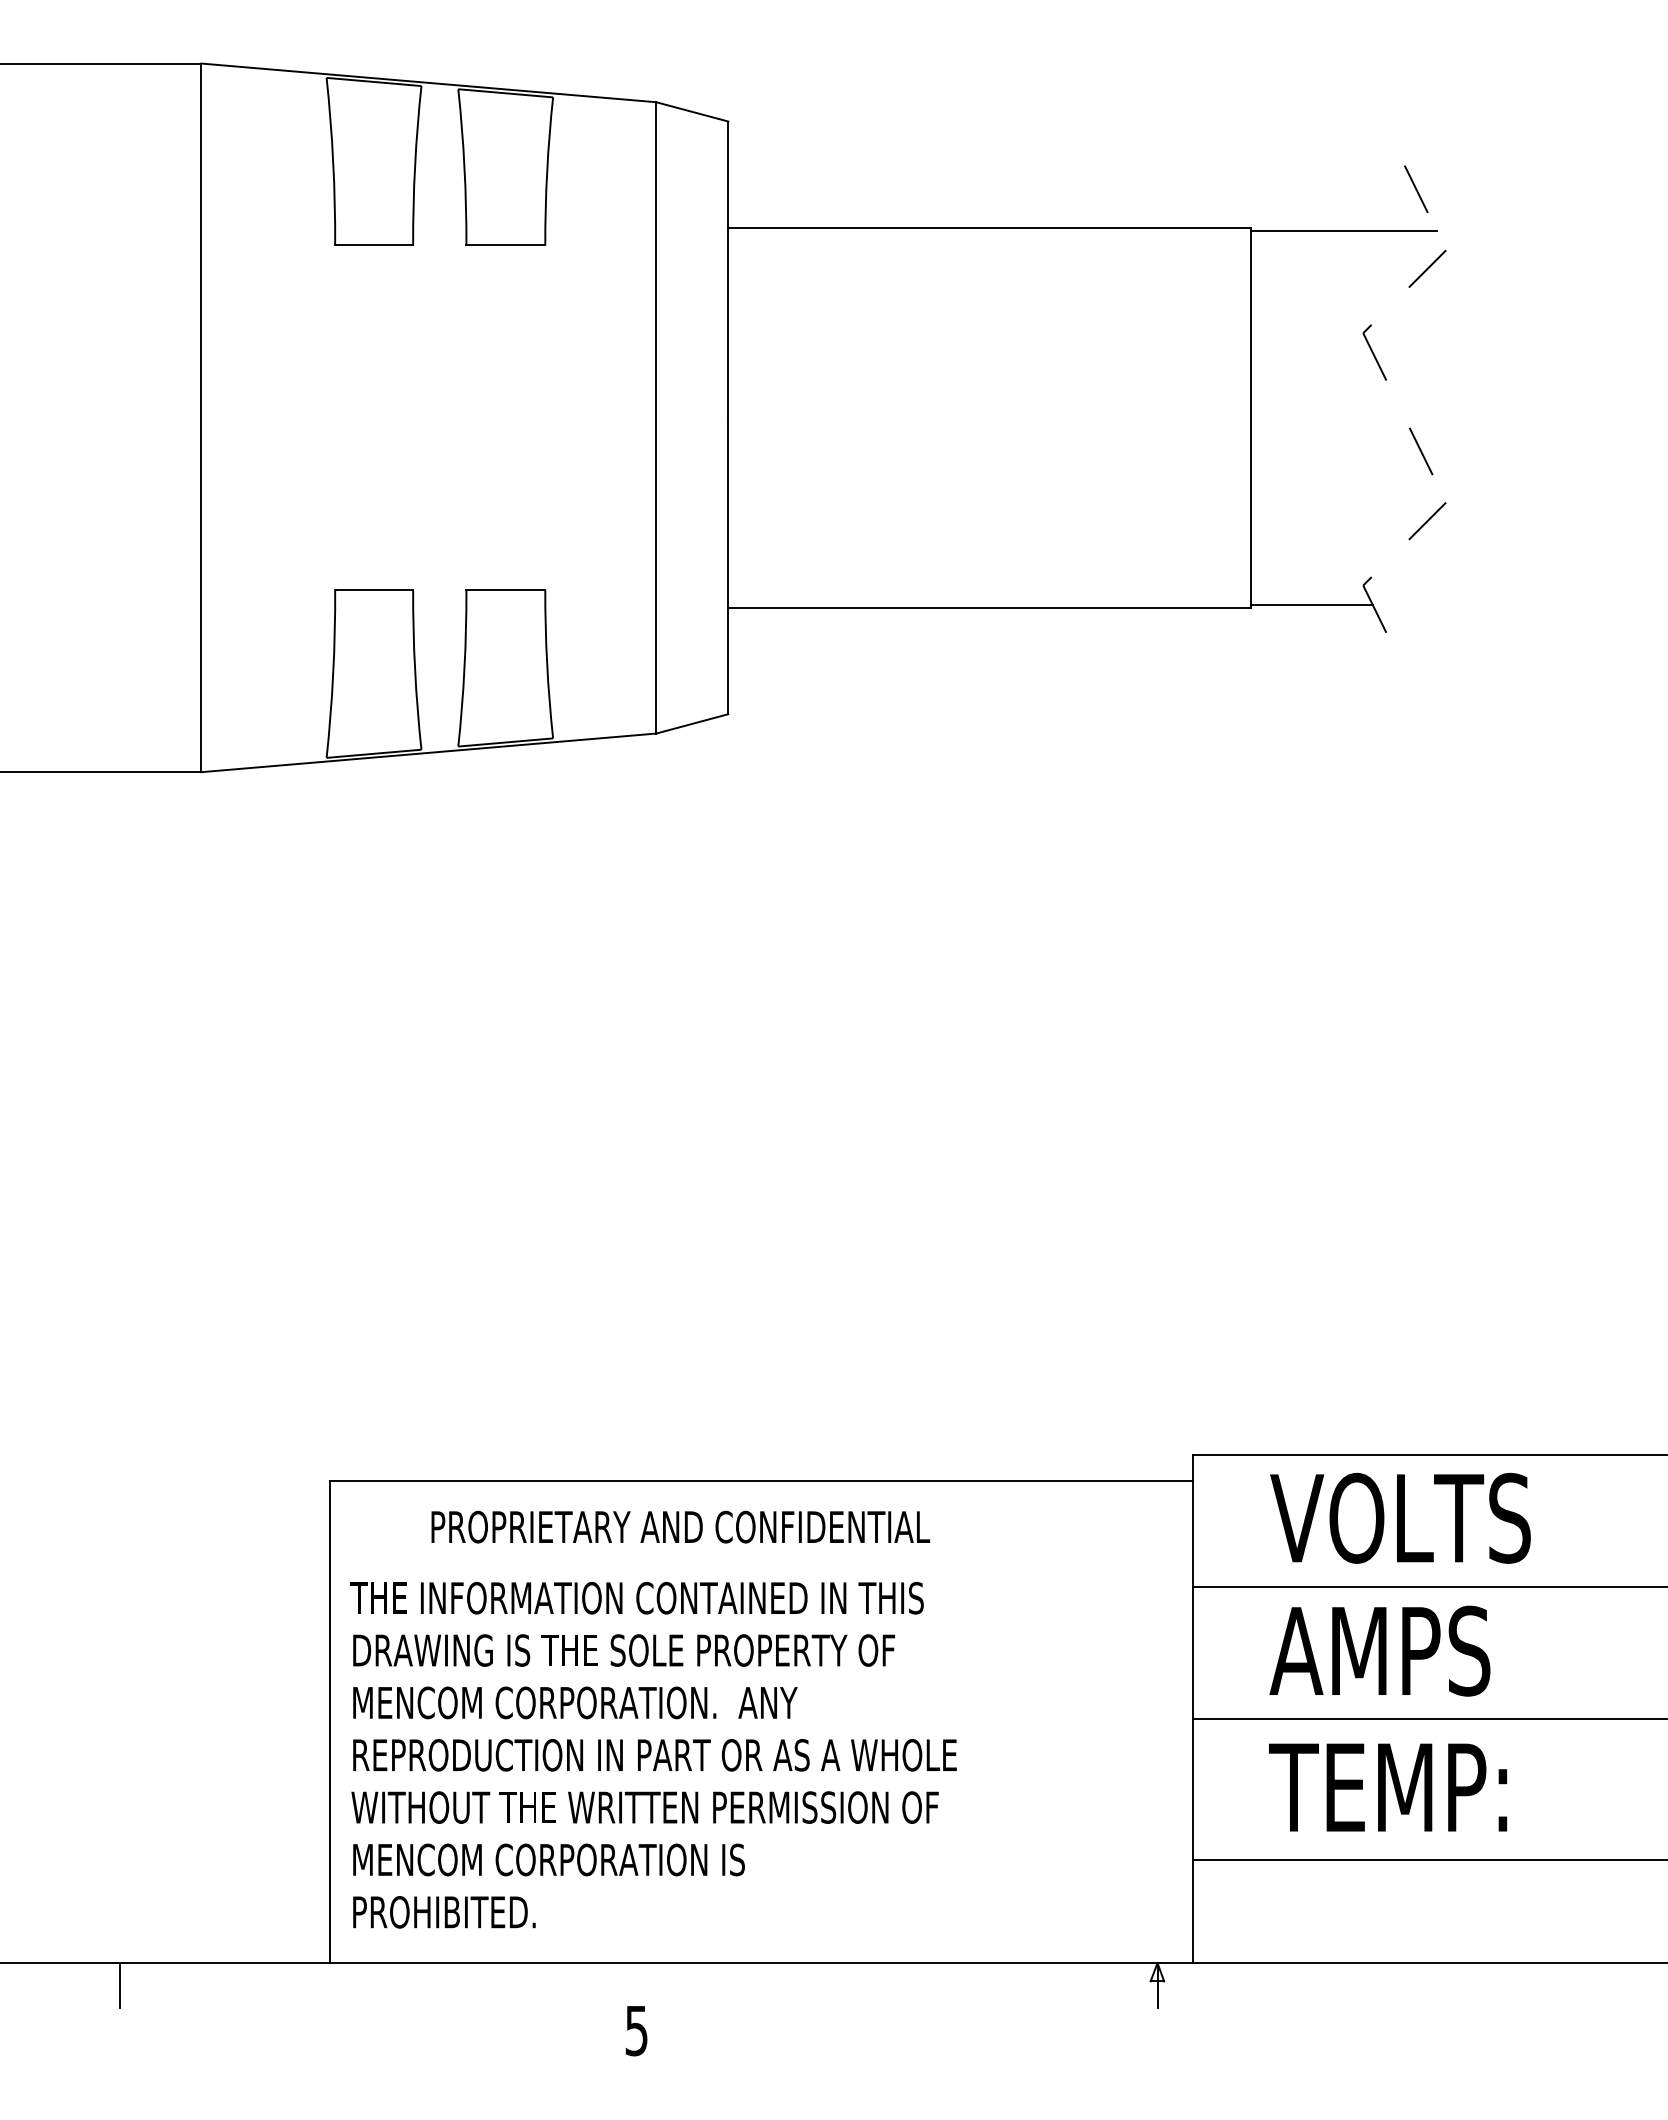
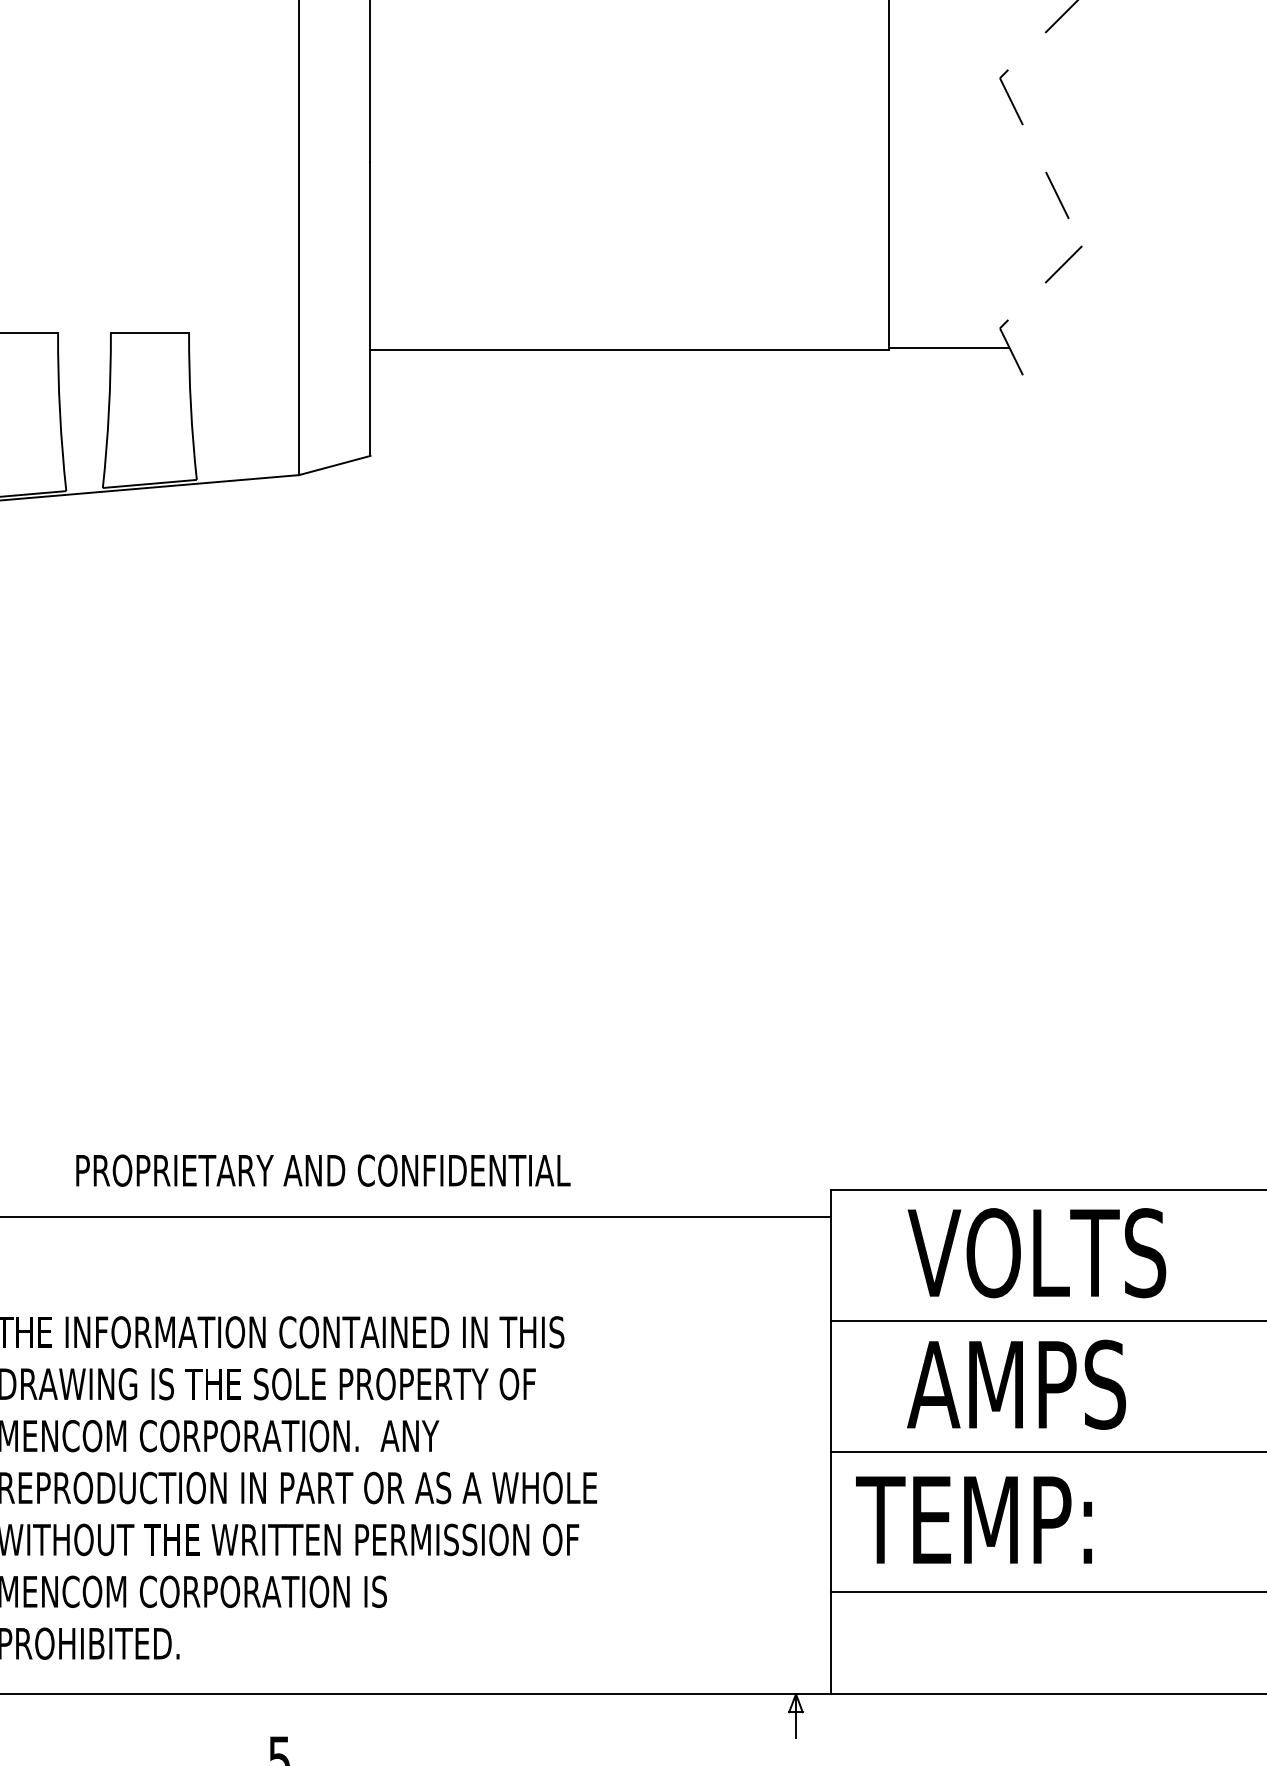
text: (680, 1526) -> (323, 1170), moved
text: (1388, 1787) -> (974, 1519), moved

